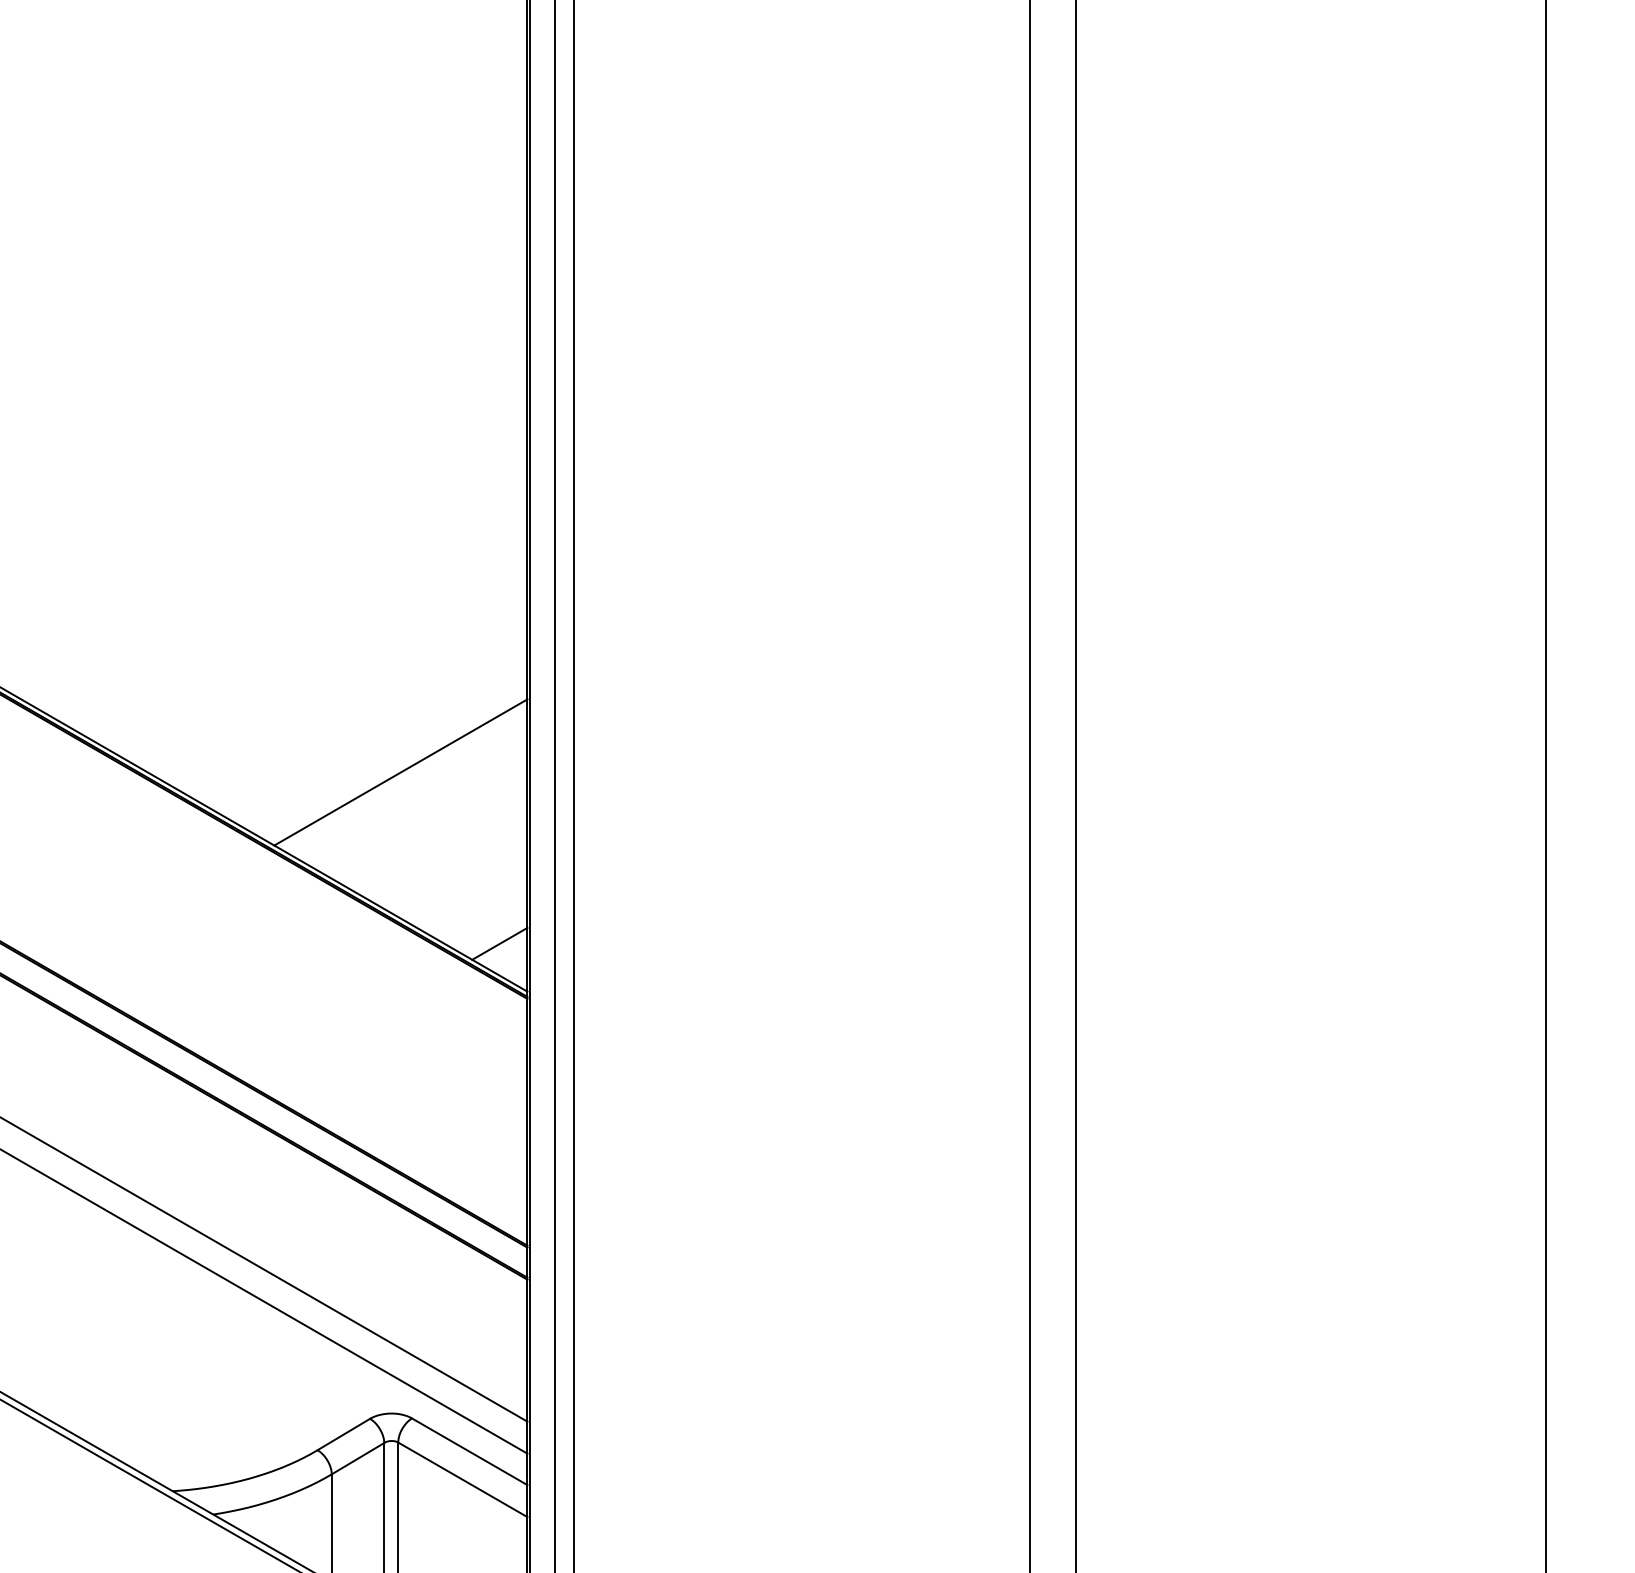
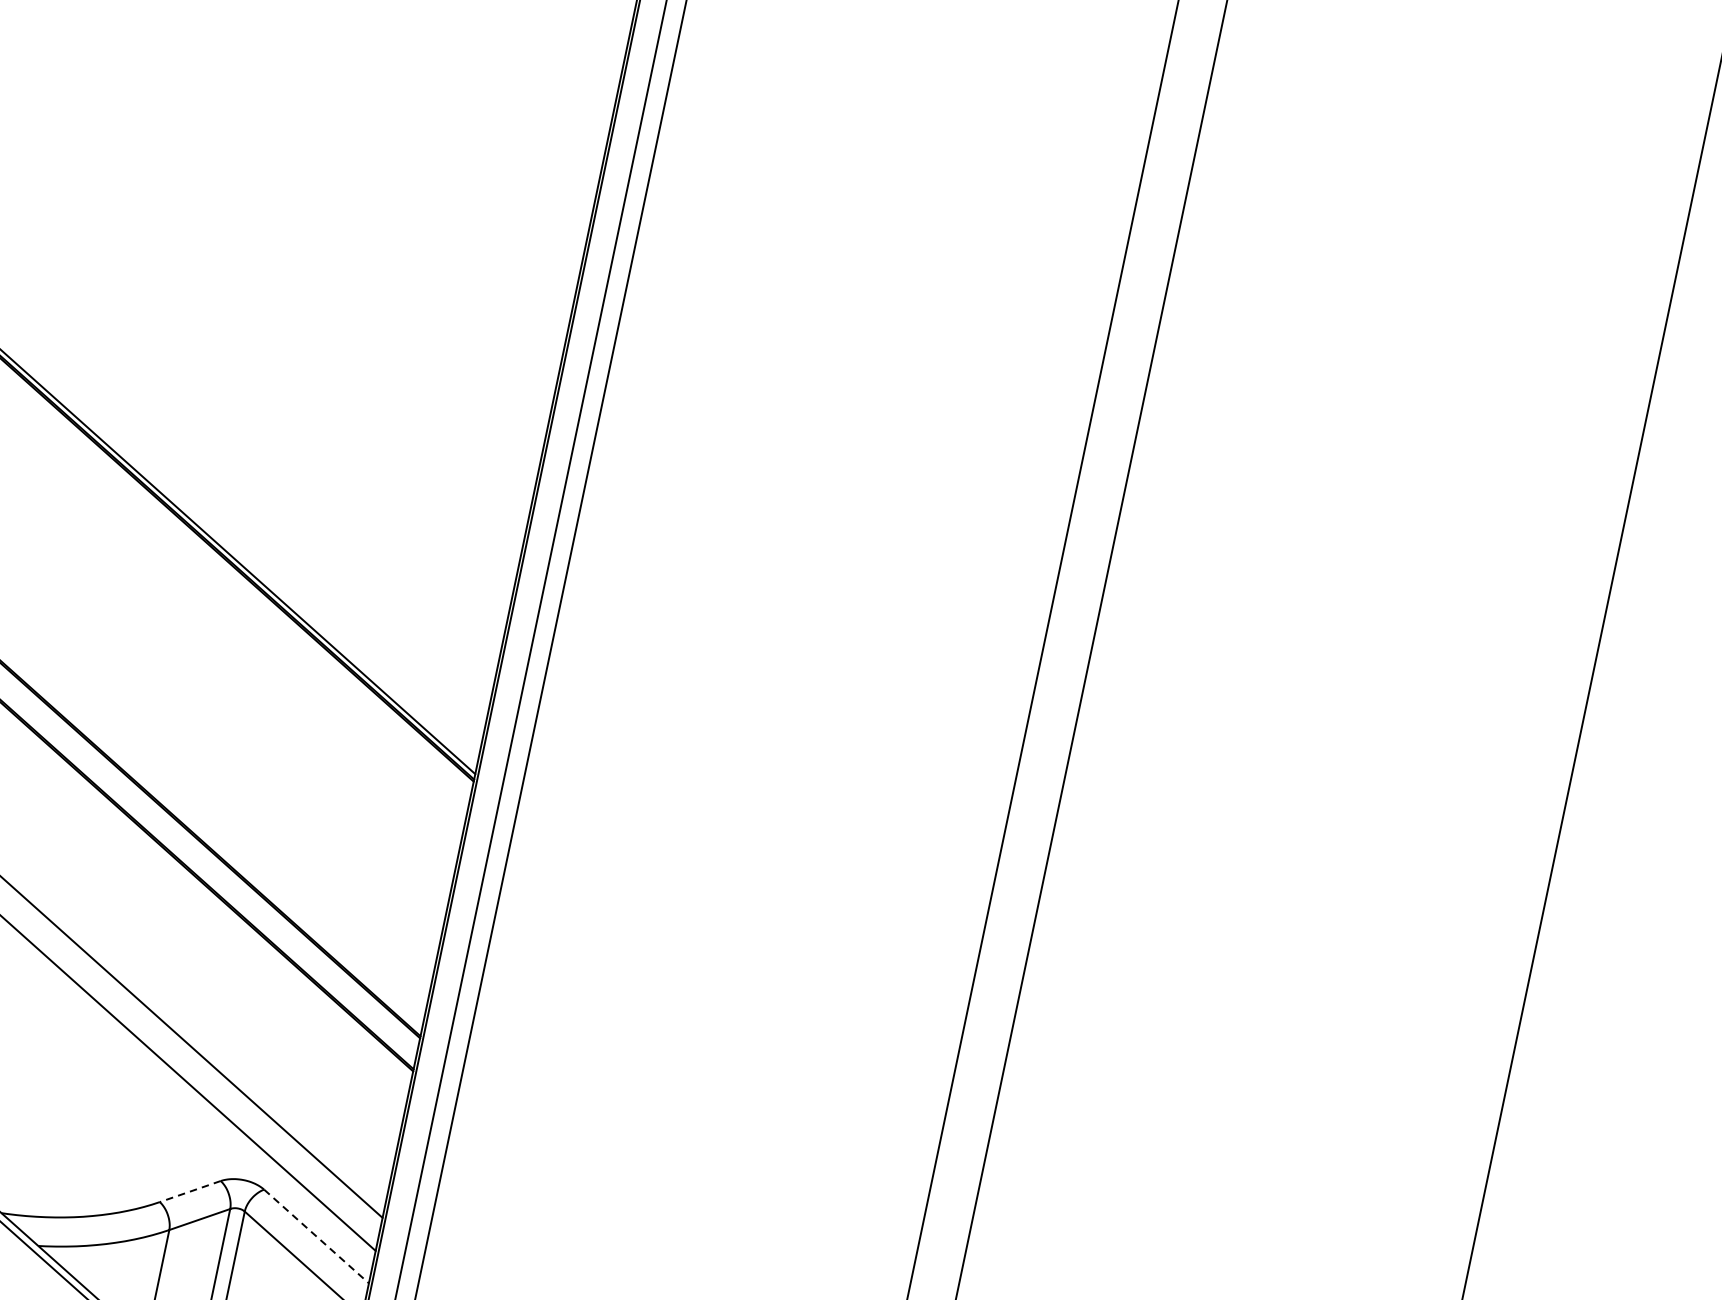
line: (400, 772) -> (391, 520), removed
line: (499, 943) -> (456, 718), removed
line: (343, 1434) -> (189, 1191), solid -> dashed
line: (469, 1451) -> (316, 1236), solid -> dashed

